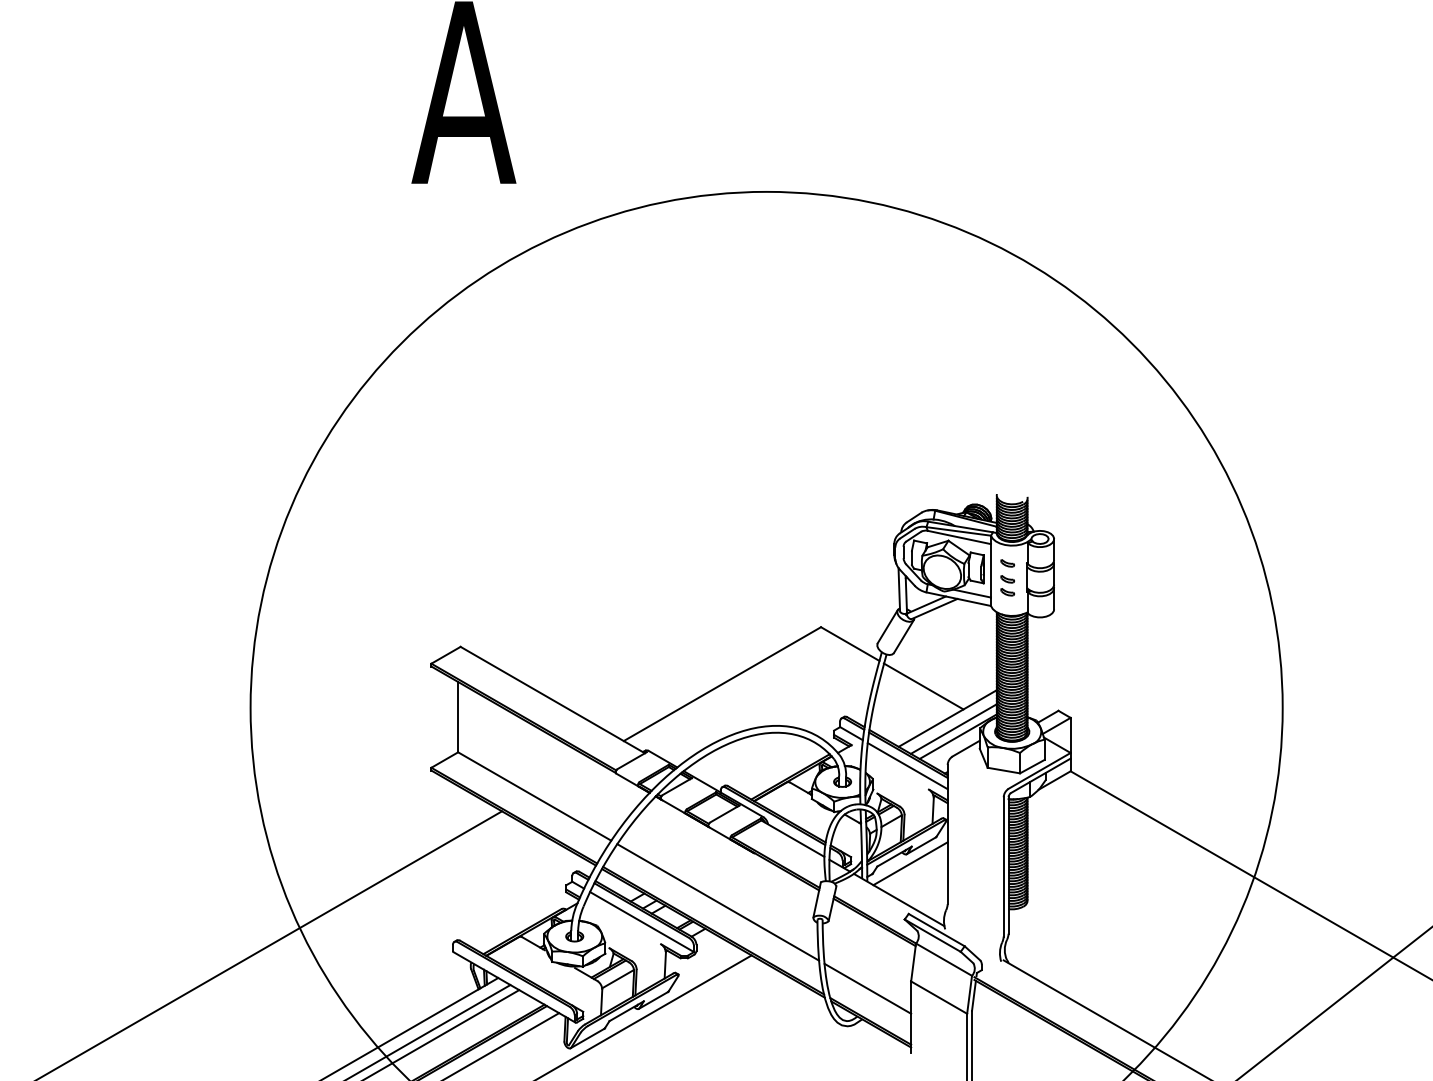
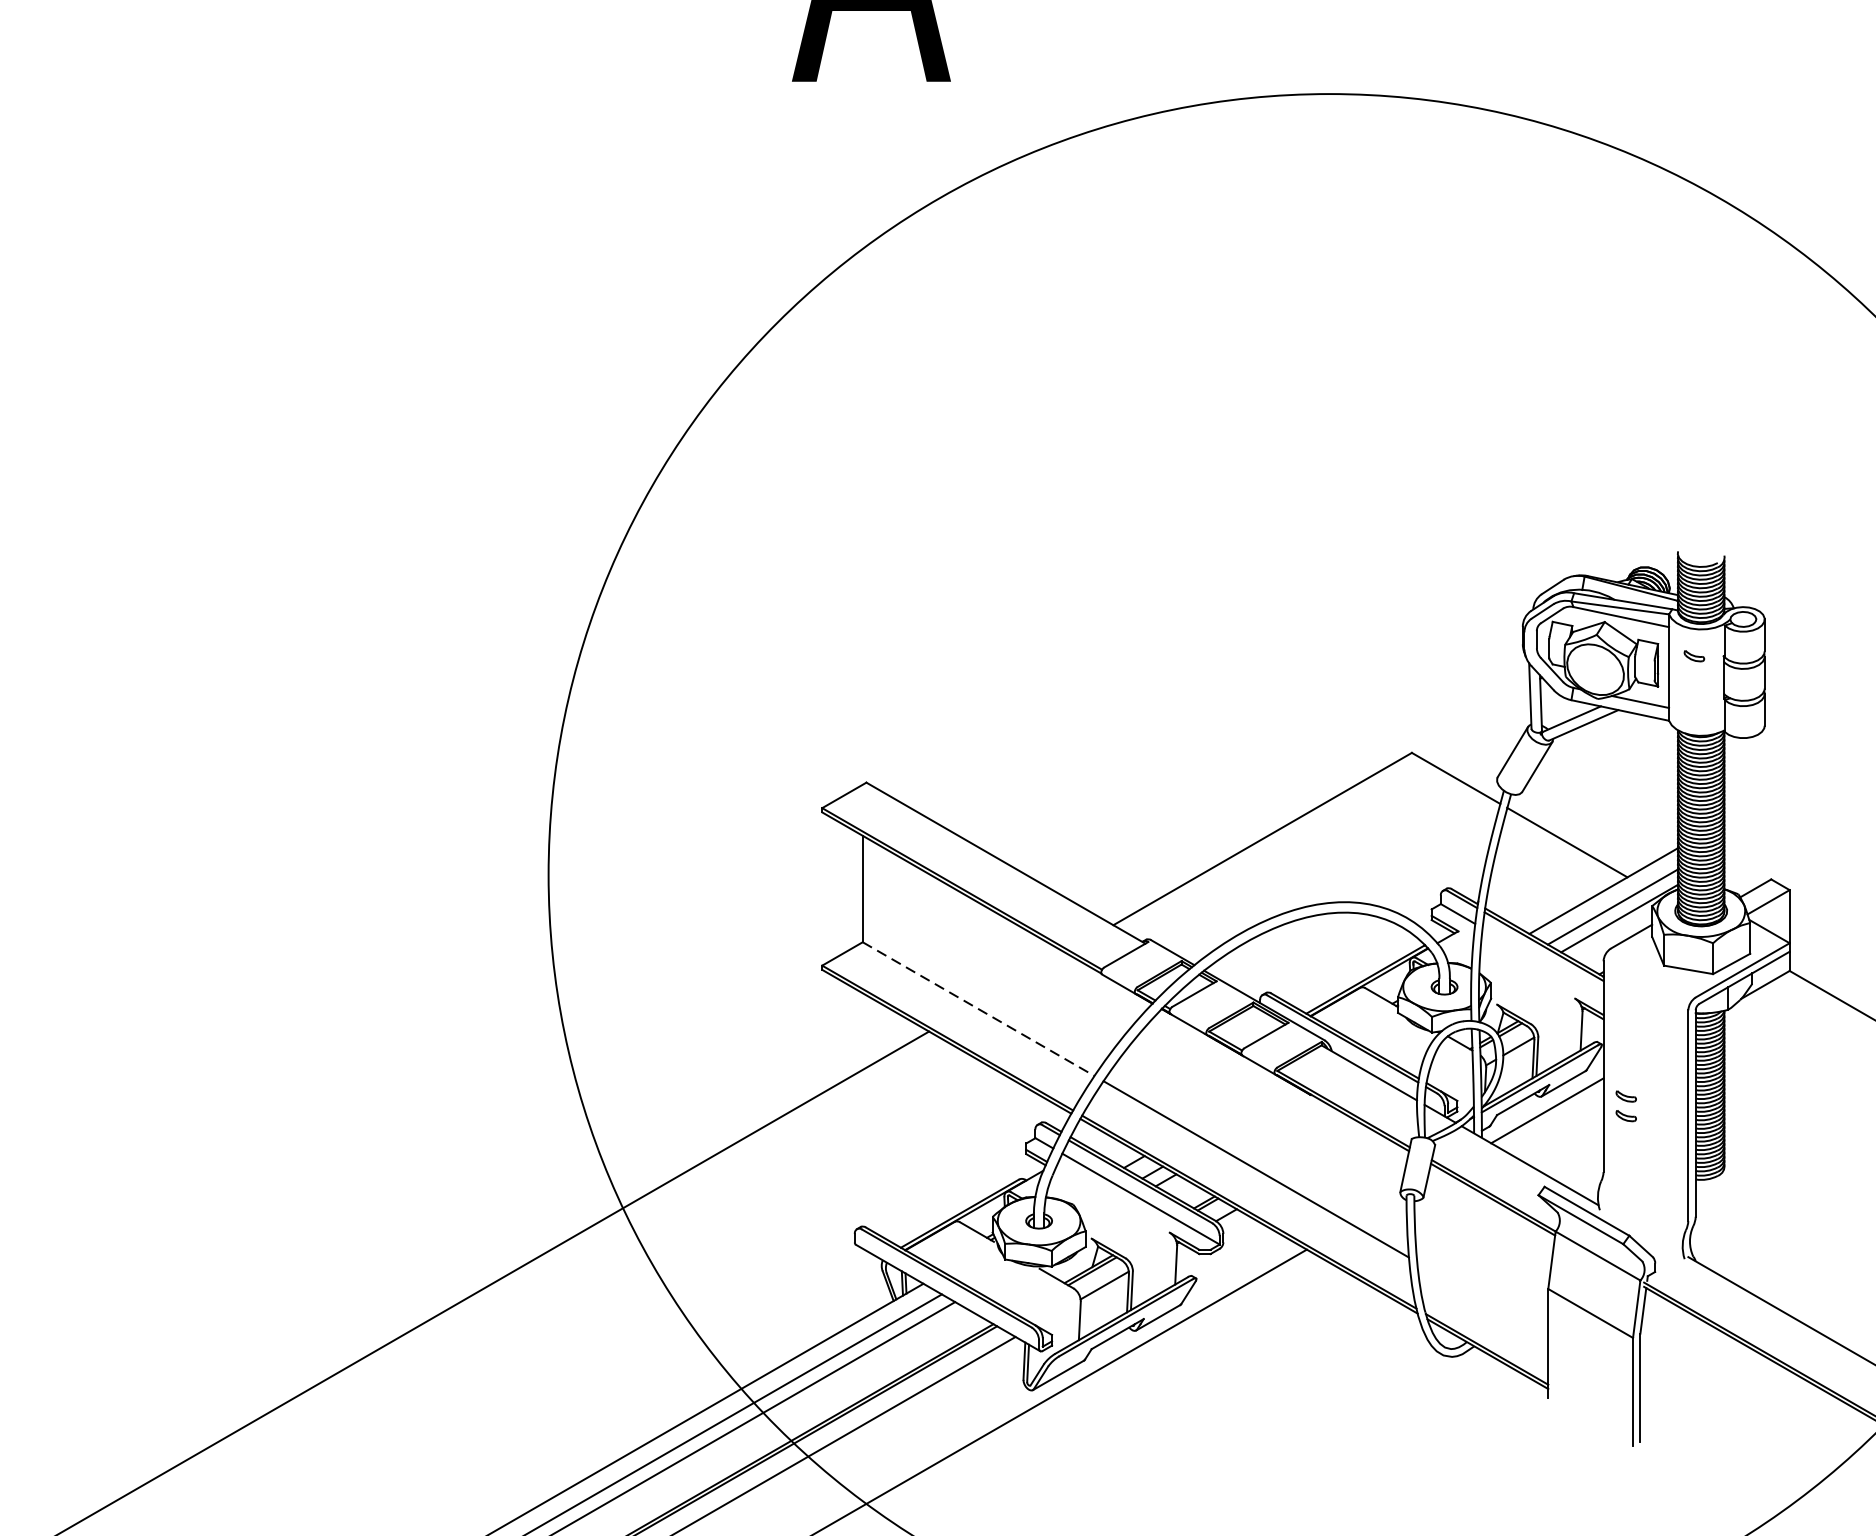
part: (1007, 585) -> (1625, 1105), moved
line: (907, 766) -> (1542, 963), removed
line: (535, 796) -> (979, 1009), solid -> dashed
line: (867, 988) -> (1482, 1299), removed

